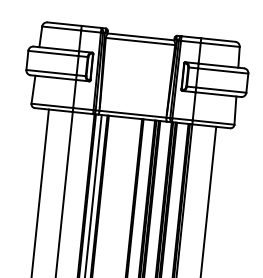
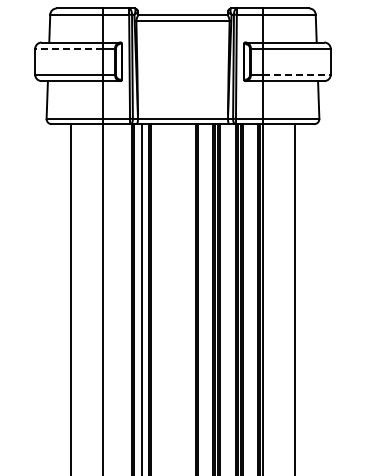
line: (53, 53) -> (68, 48), solid -> dashed
line: (221, 90) -> (297, 74), solid -> dashed

